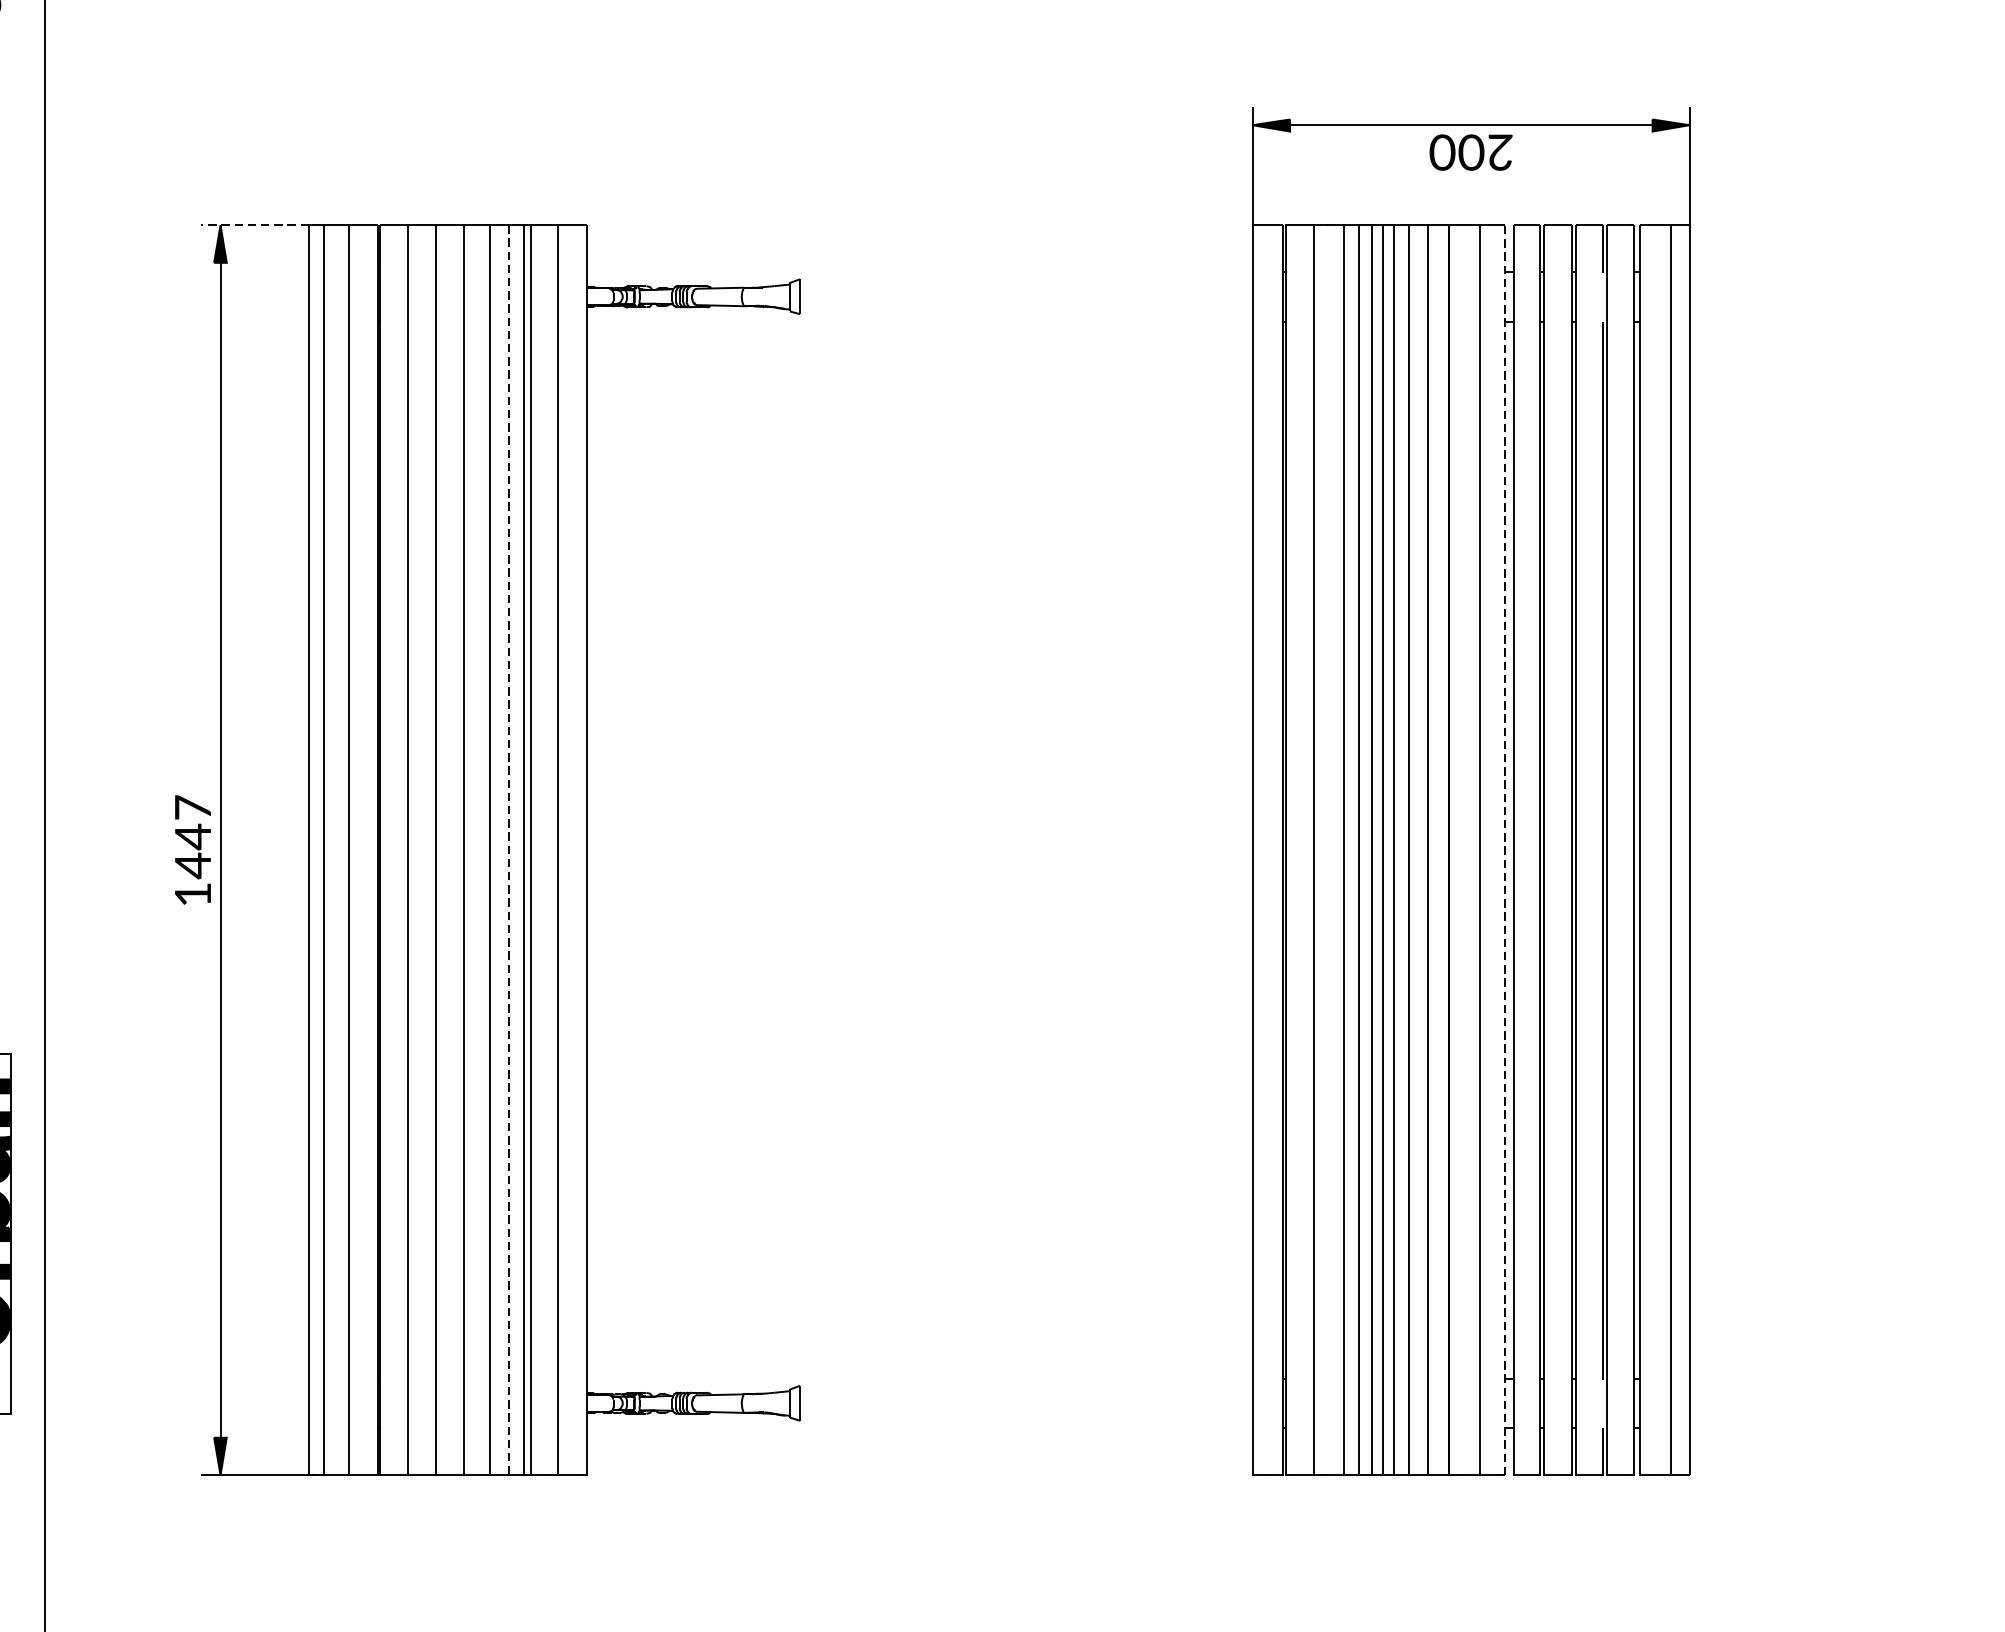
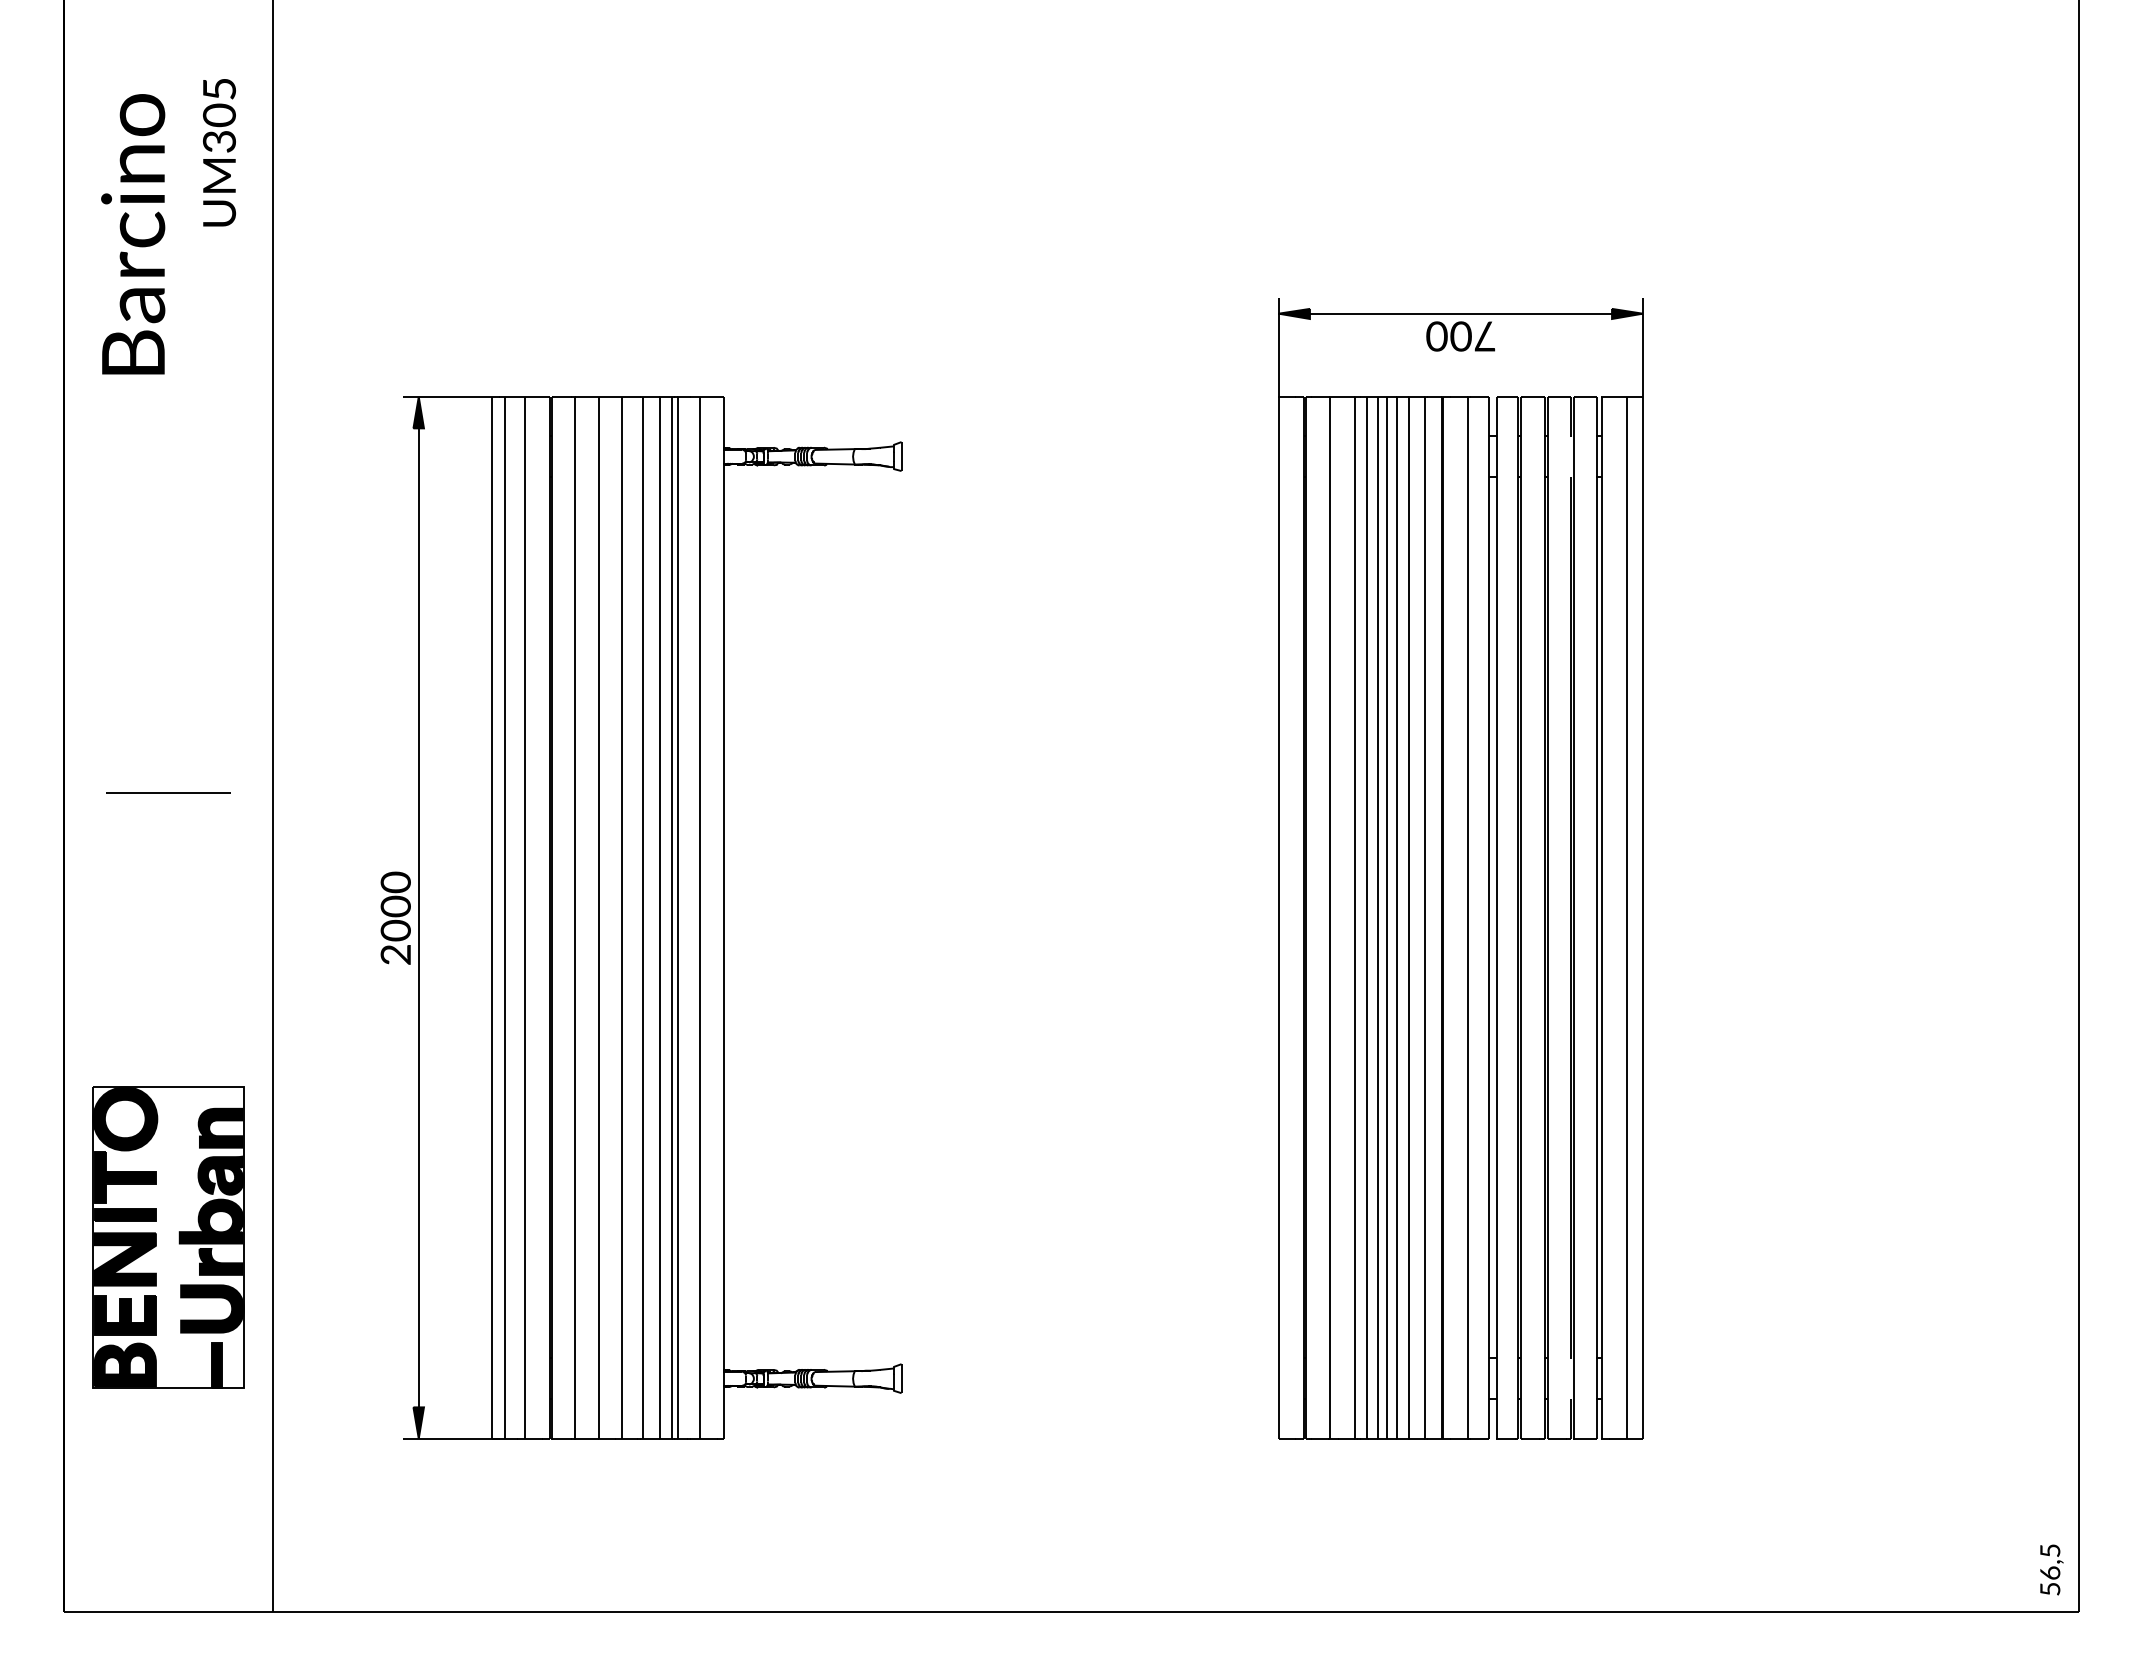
text: (1499, 152) -> (1484, 336), 200 -> 700
line: (255, 225) -> (447, 397), dashed -> solid
text: (192, 849) -> (395, 917), 1447 -> 2000
line: (1505, 849) -> (1489, 917), dashed -> solid
line: (509, 851) -> (659, 918), dashed -> solid

